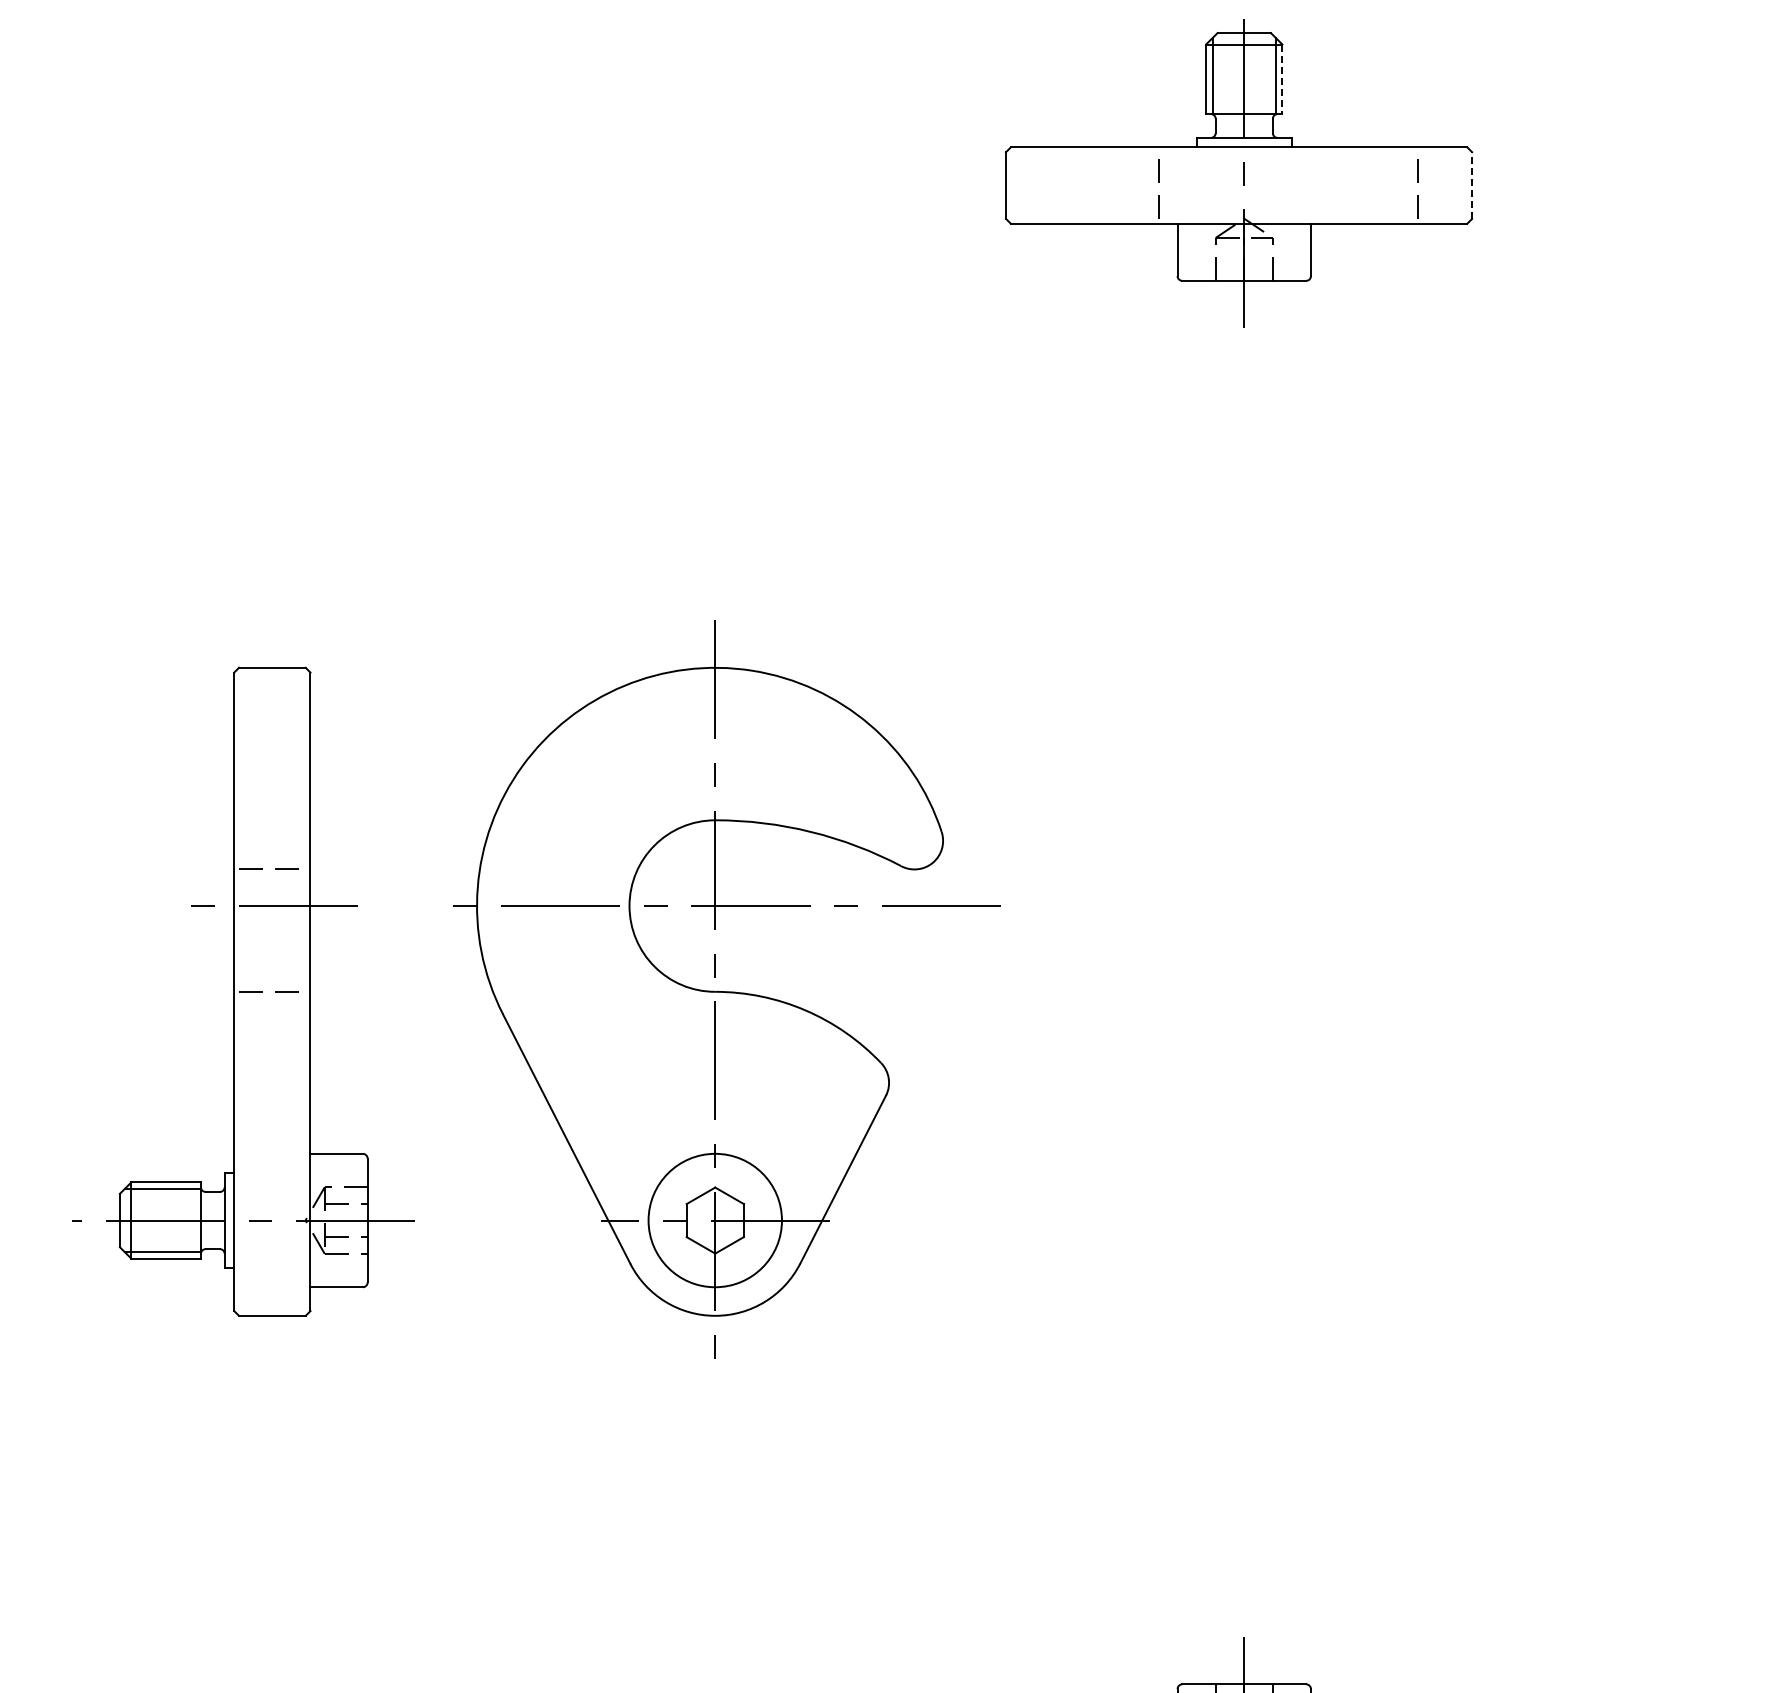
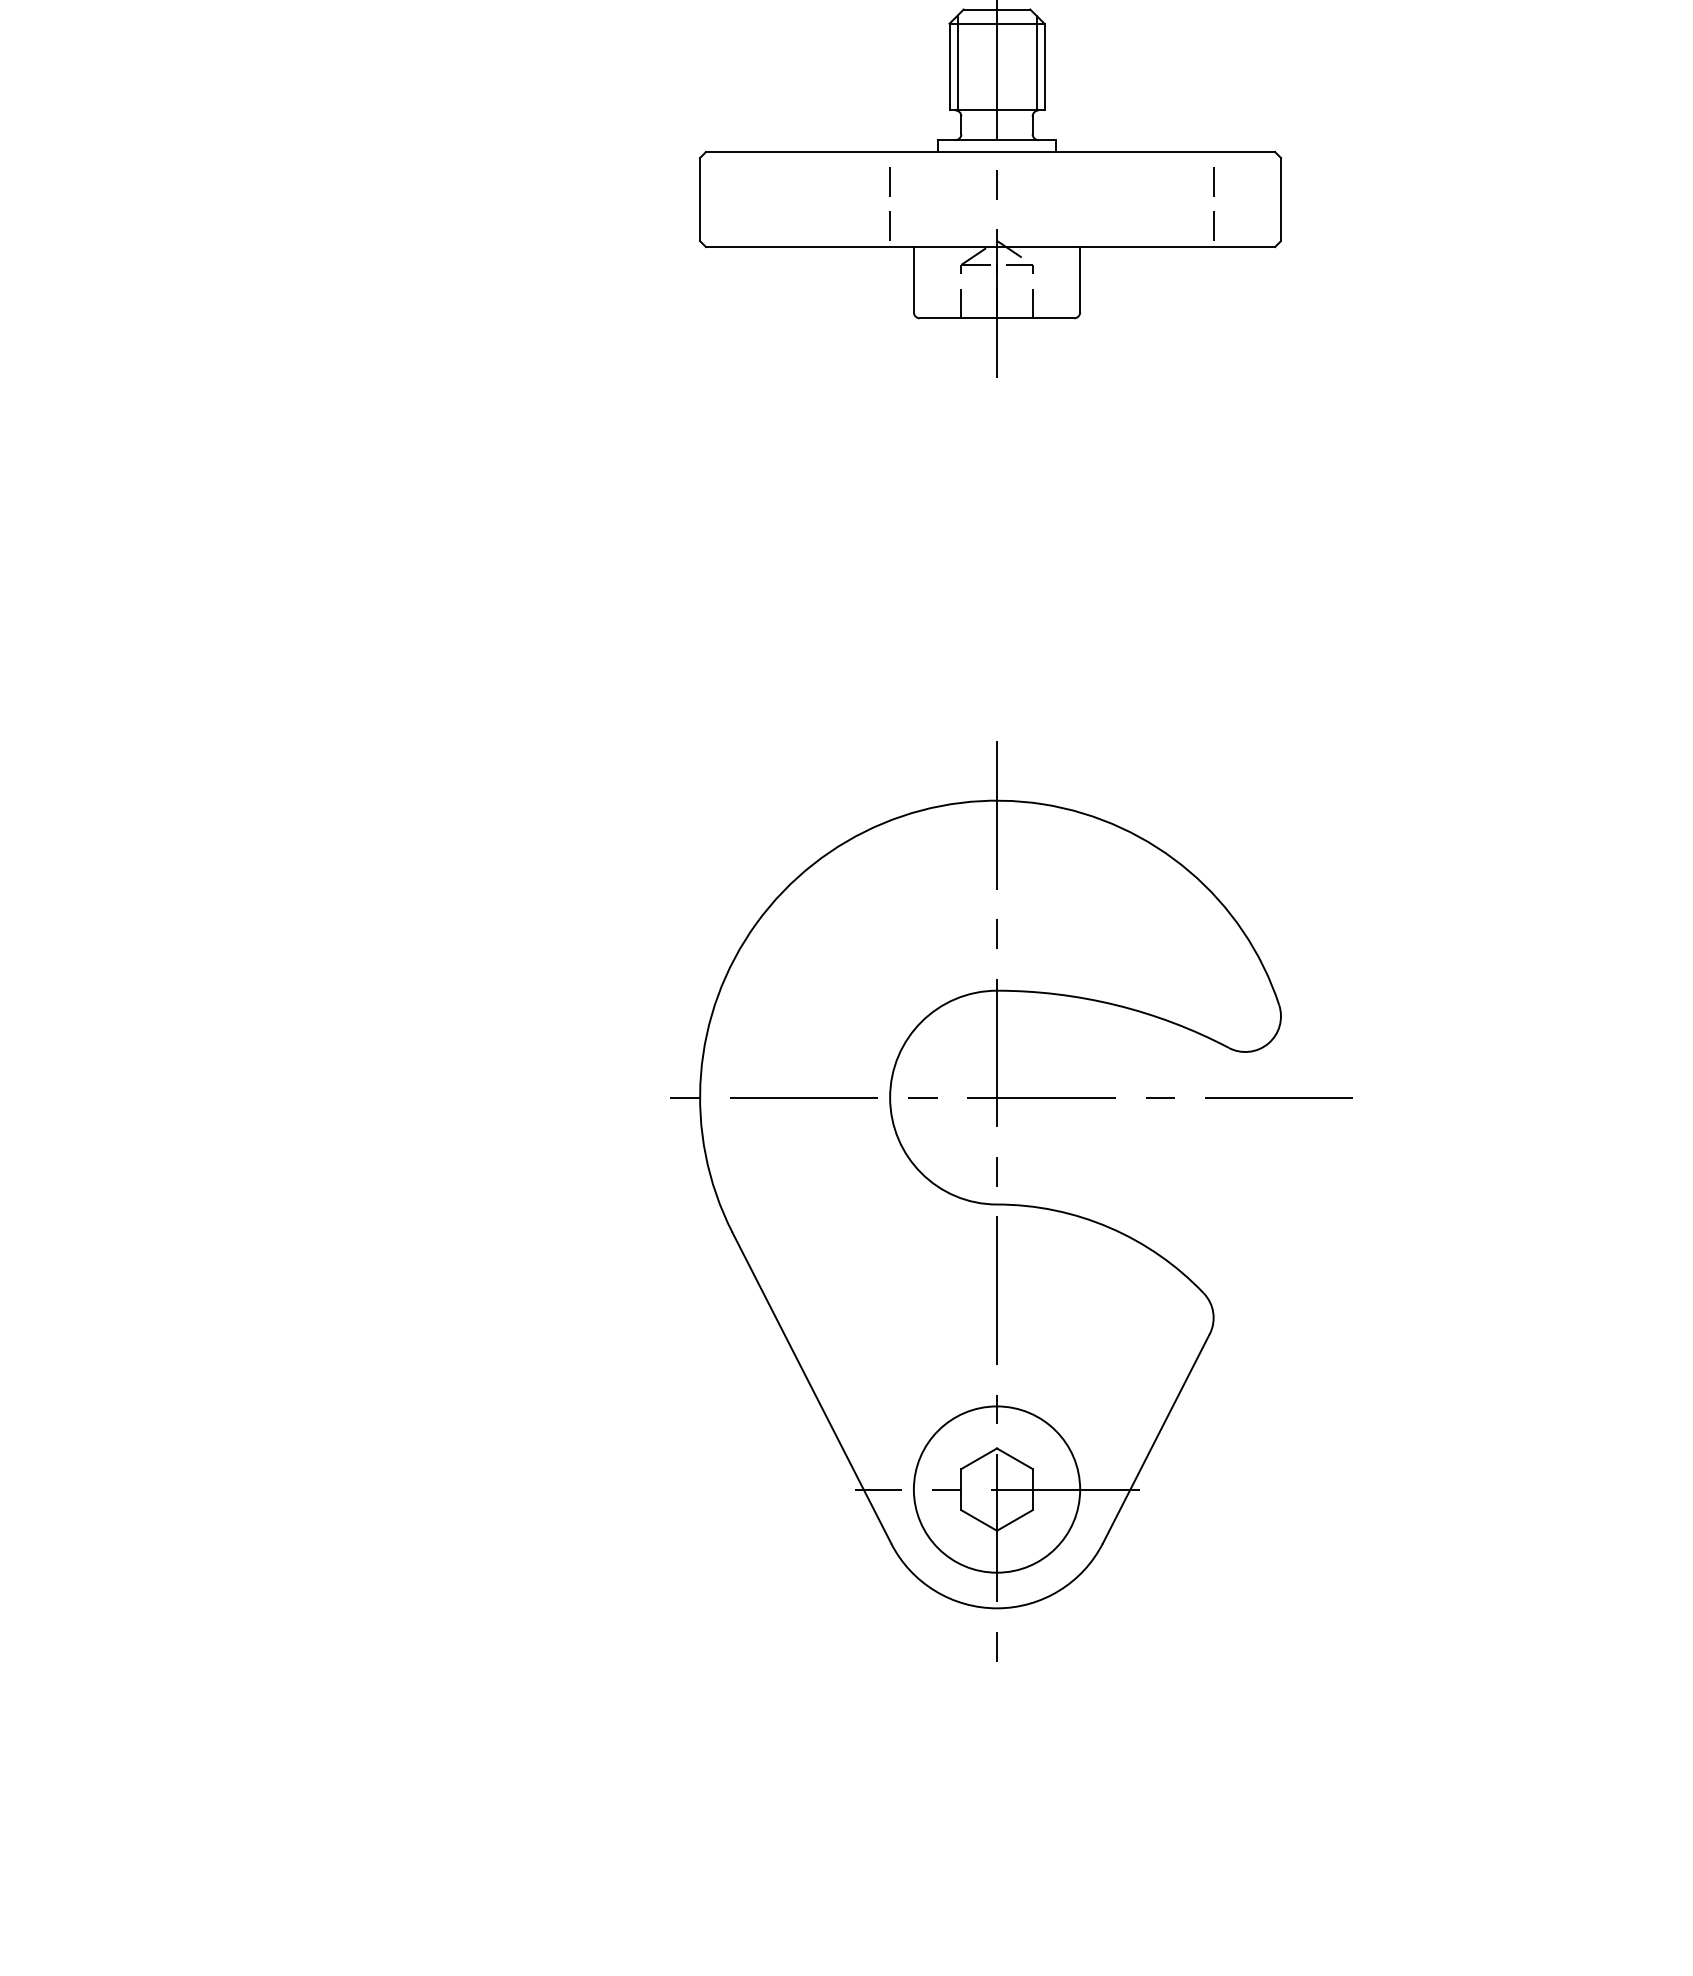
line: (1282, 79) -> (1044, 67), dashed -> solid
line: (1472, 185) -> (1281, 199), dashed -> solid
part: (726, 989) -> (1011, 1201), moved

